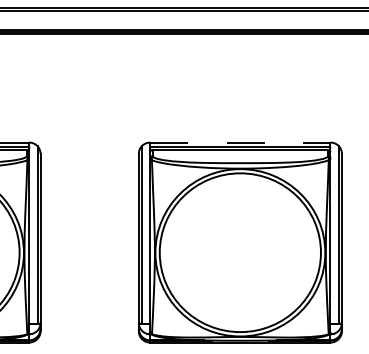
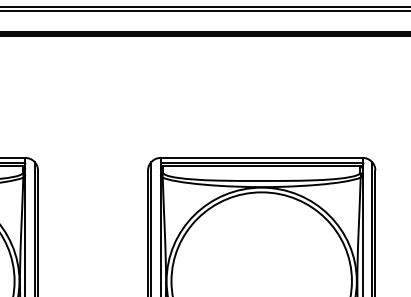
line: (240, 142) -> (261, 157), dashed -> solid

